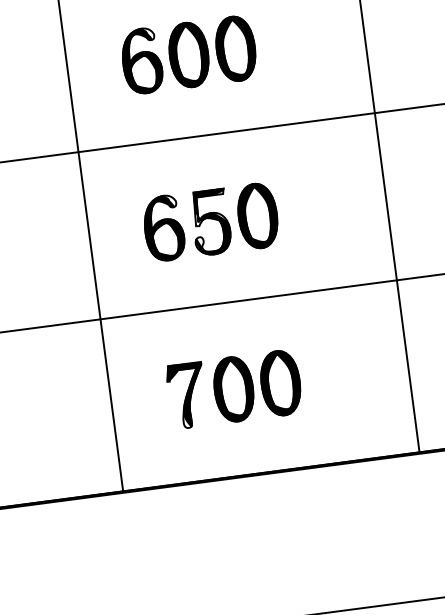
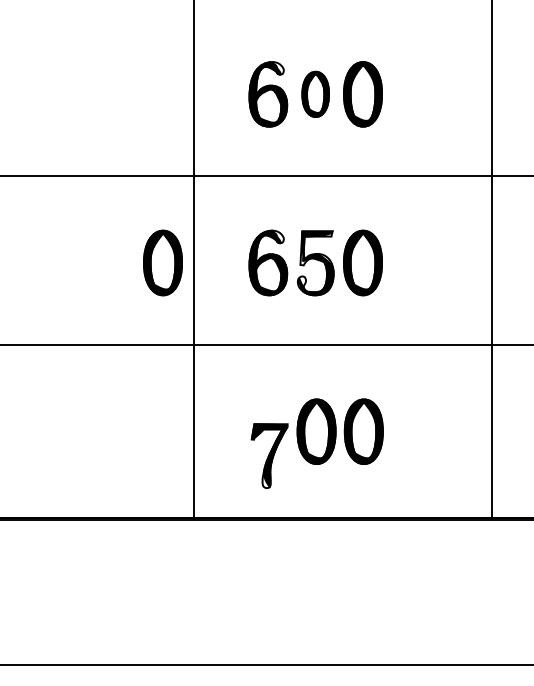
part: (188, 55) -> (315, 94), size x0.7
part: (58, 241) -> (162, 262), added
part: (187, 395) -> (269, 455), moved

